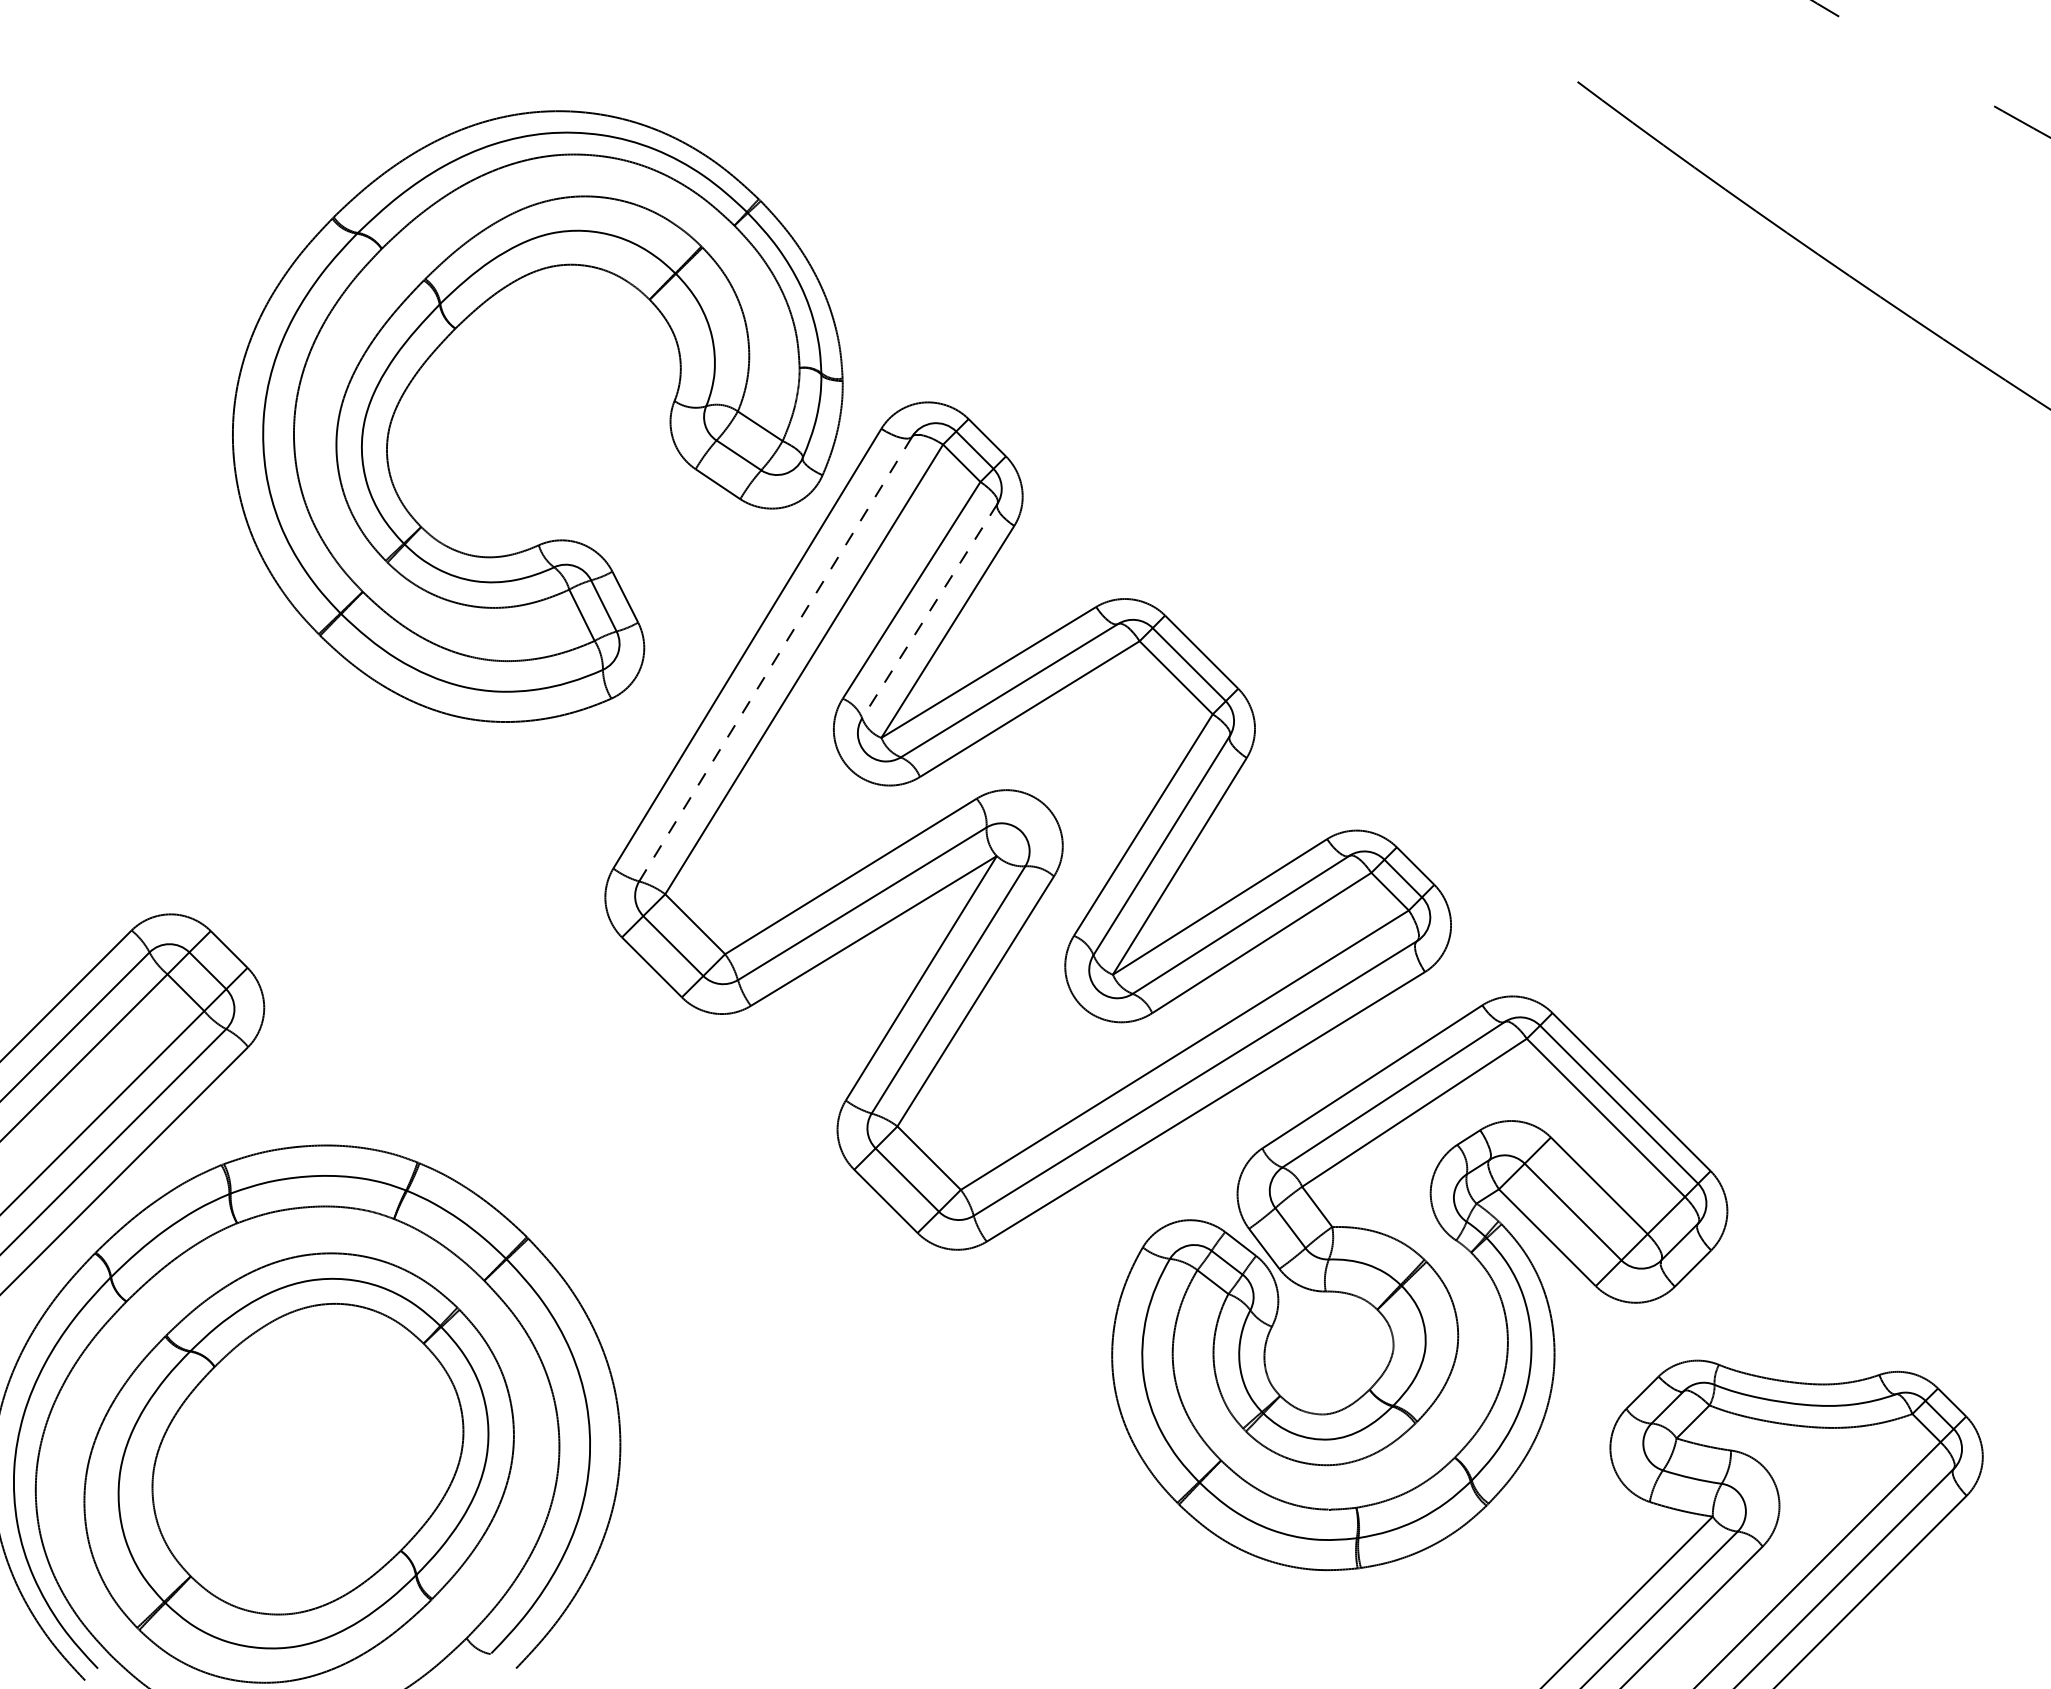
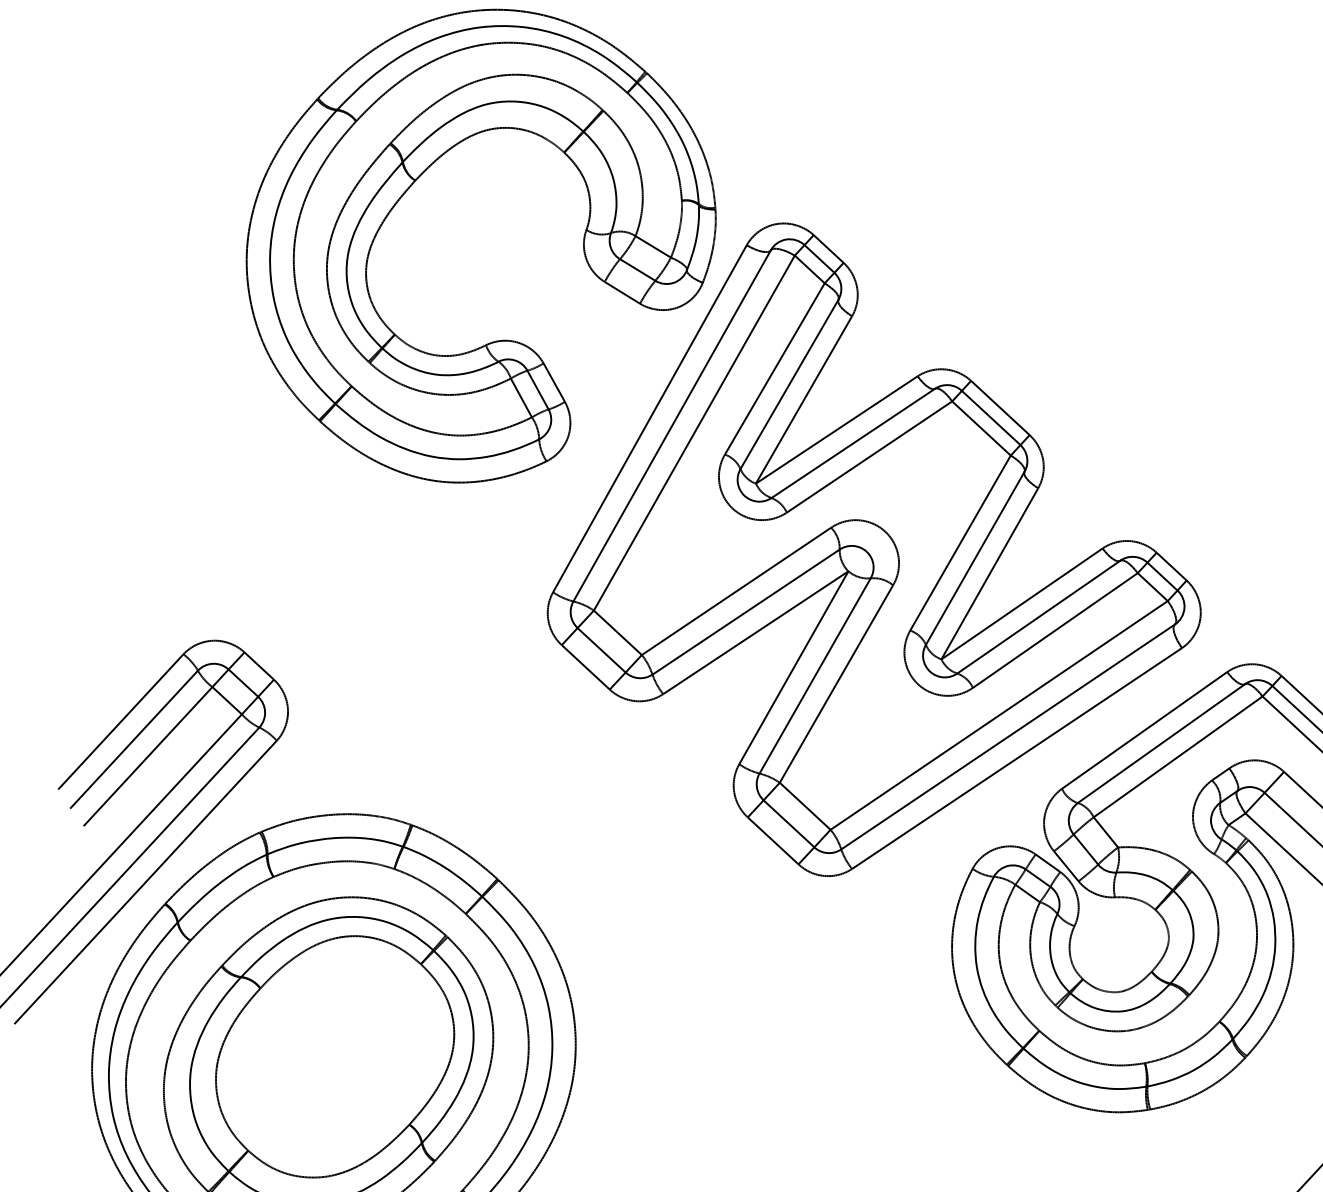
line: (929, 611) -> (789, 384), dashed -> solid
line: (775, 659) -> (671, 426), dashed -> solid

